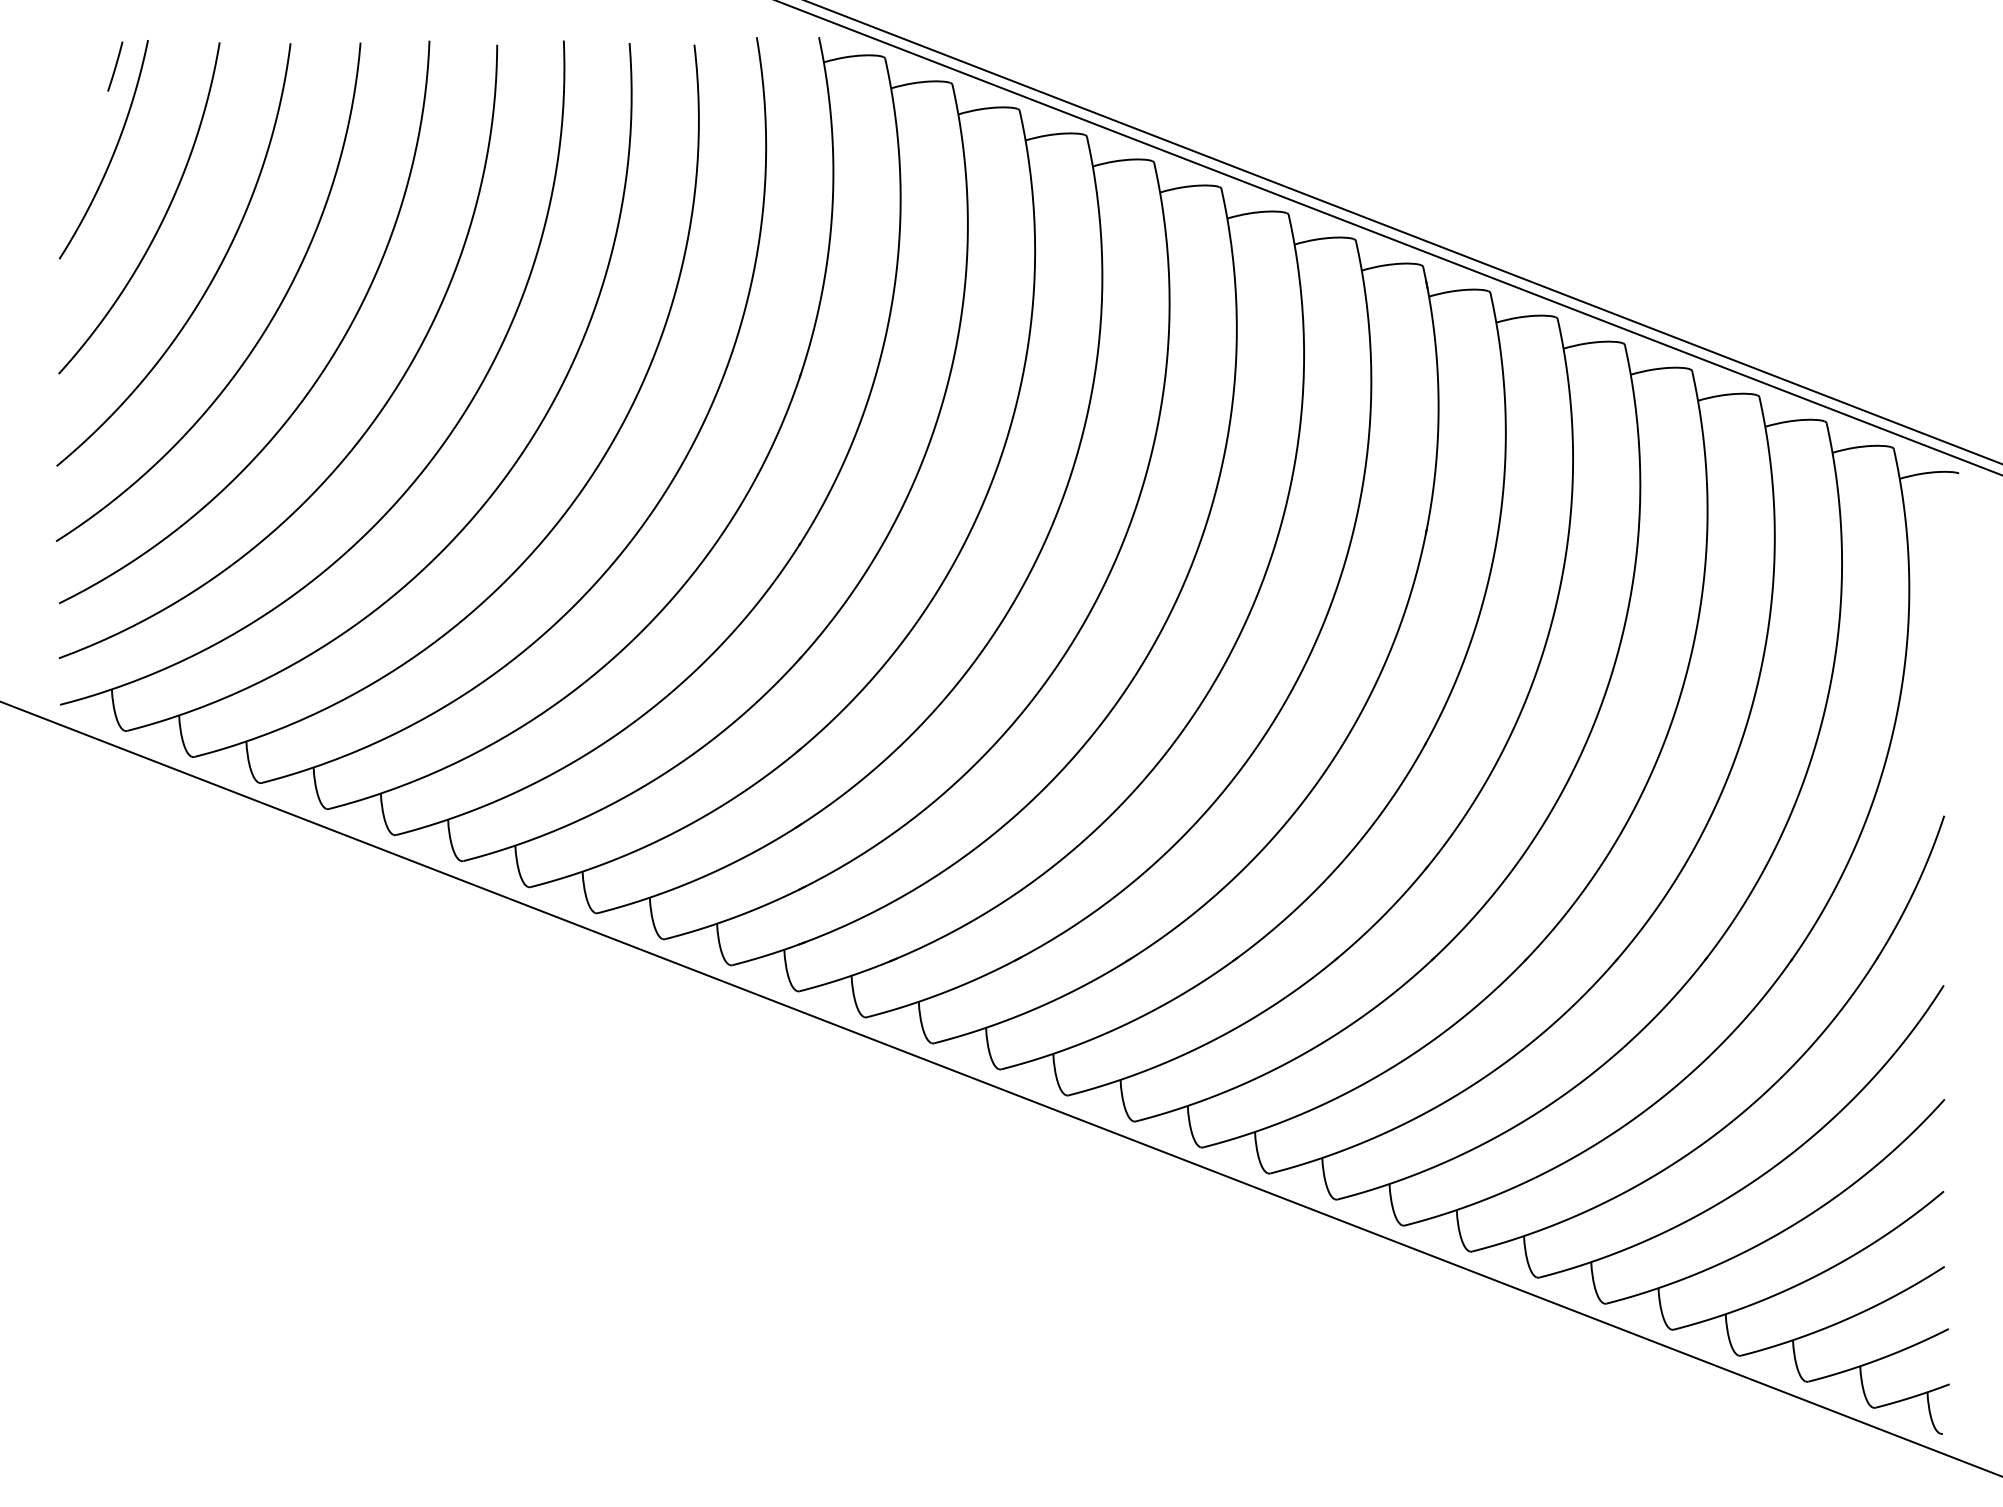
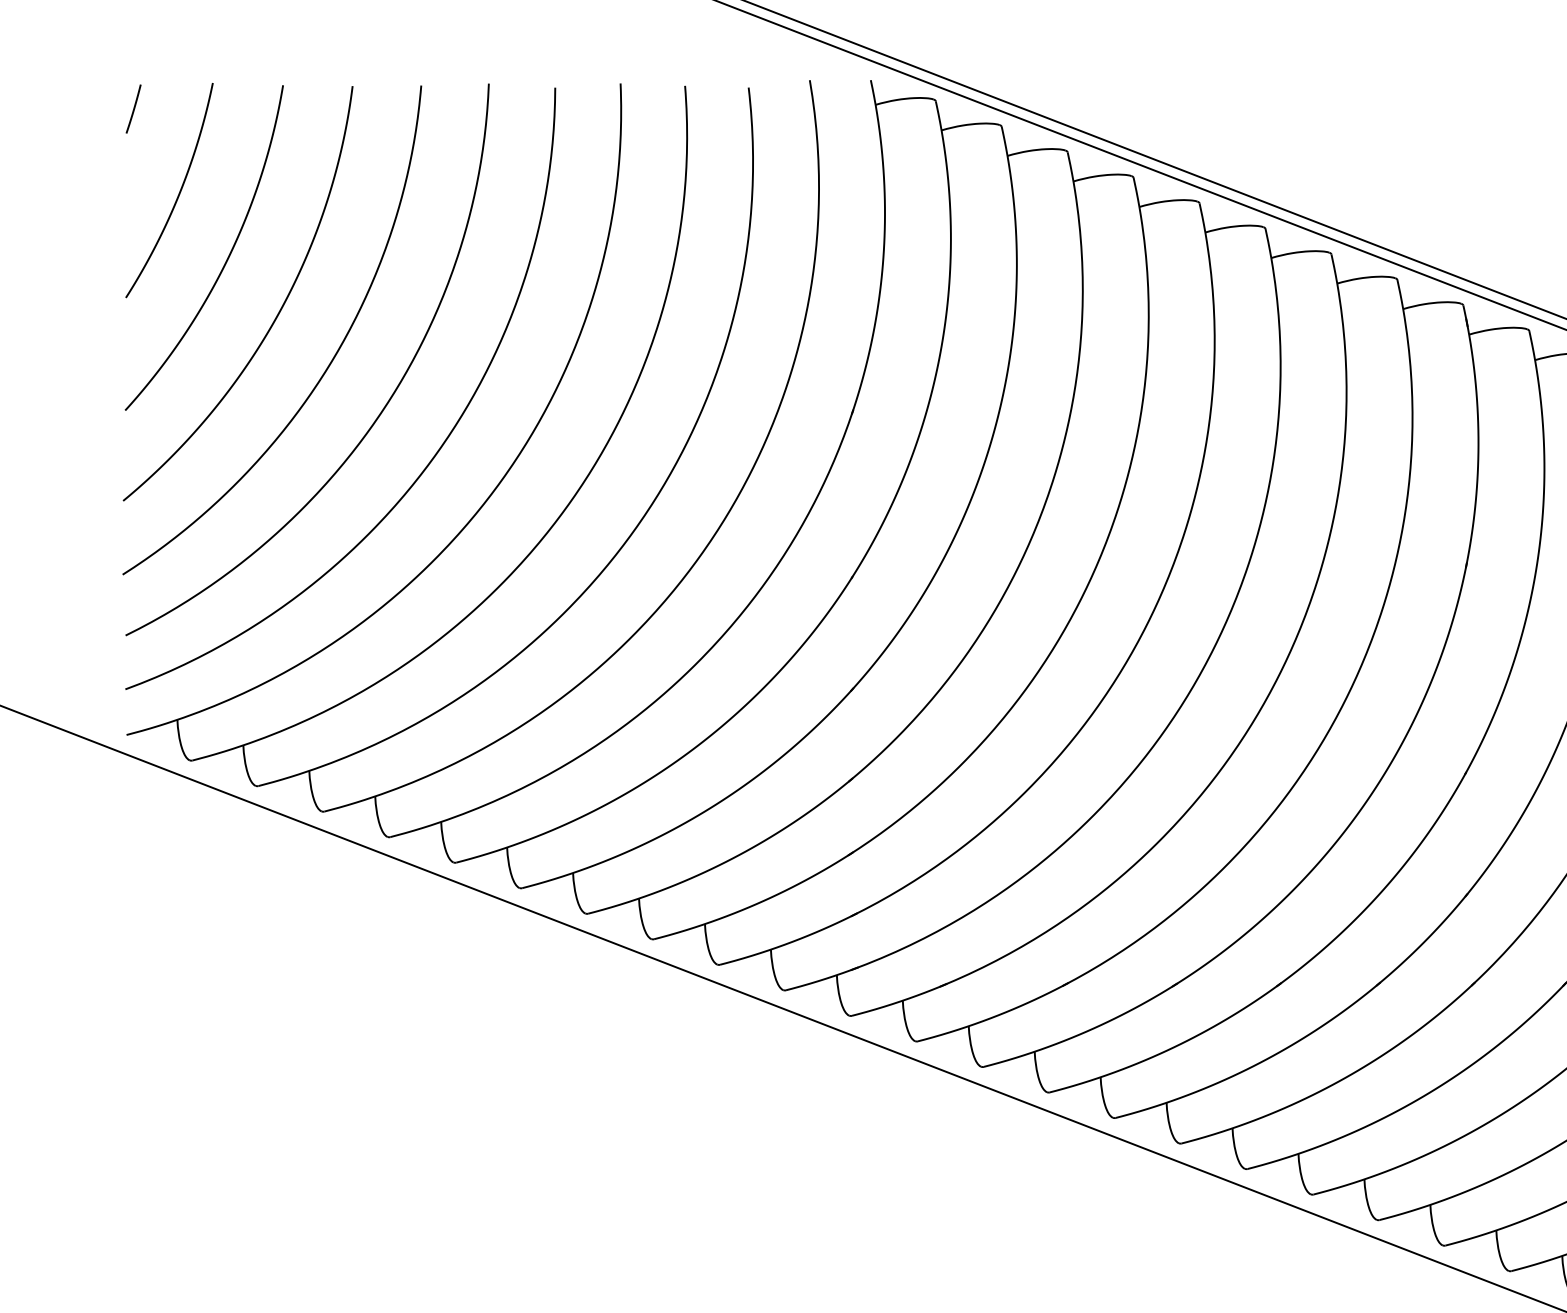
line: (115, 66) -> (133, 108), moved

